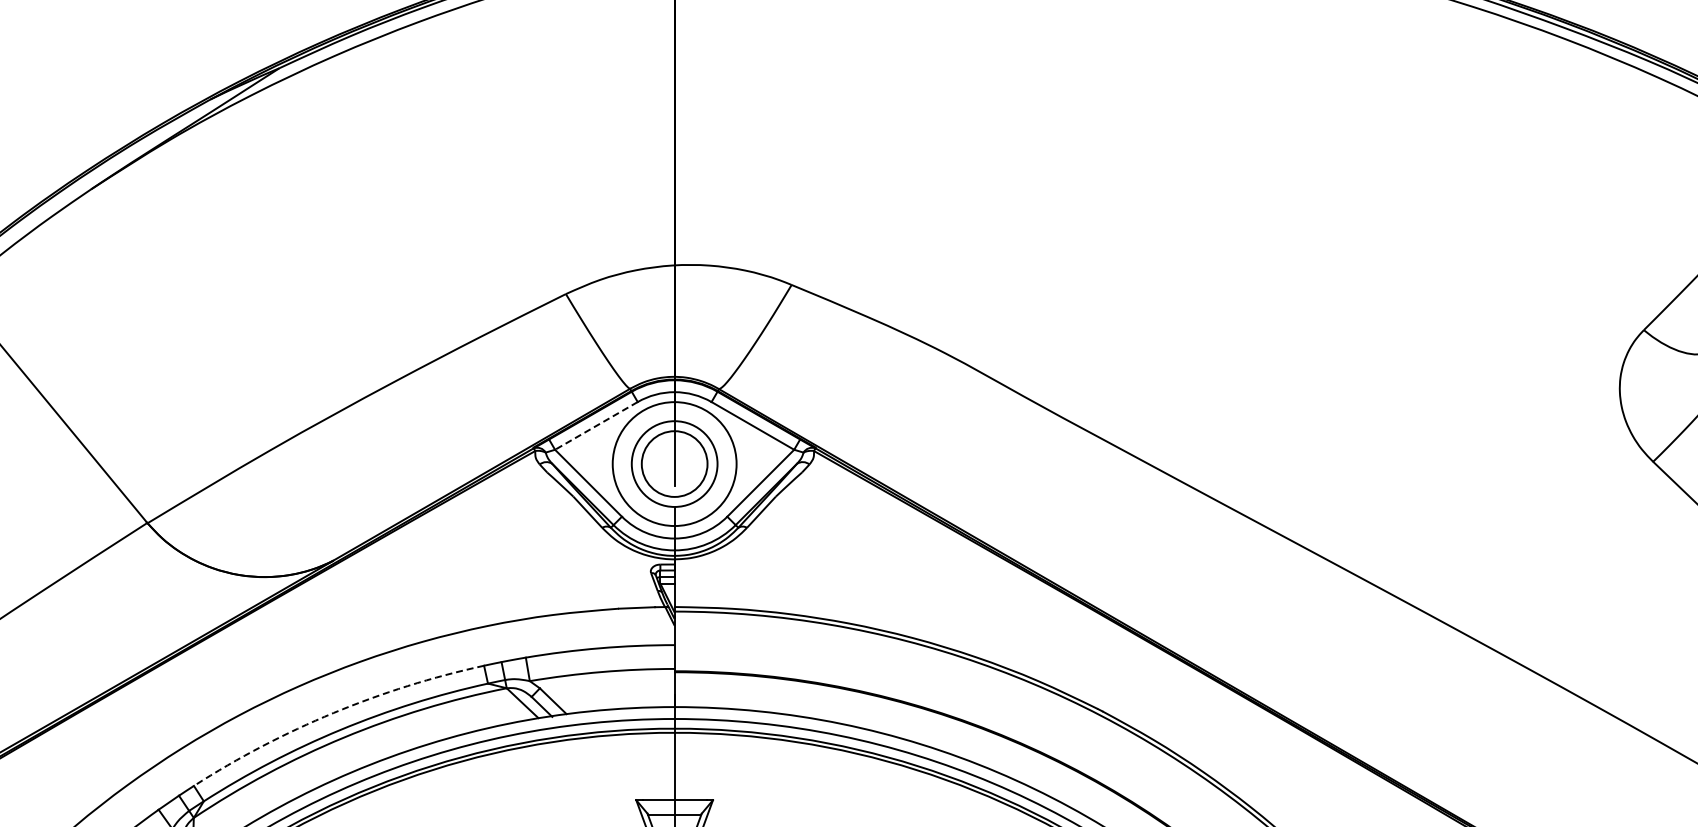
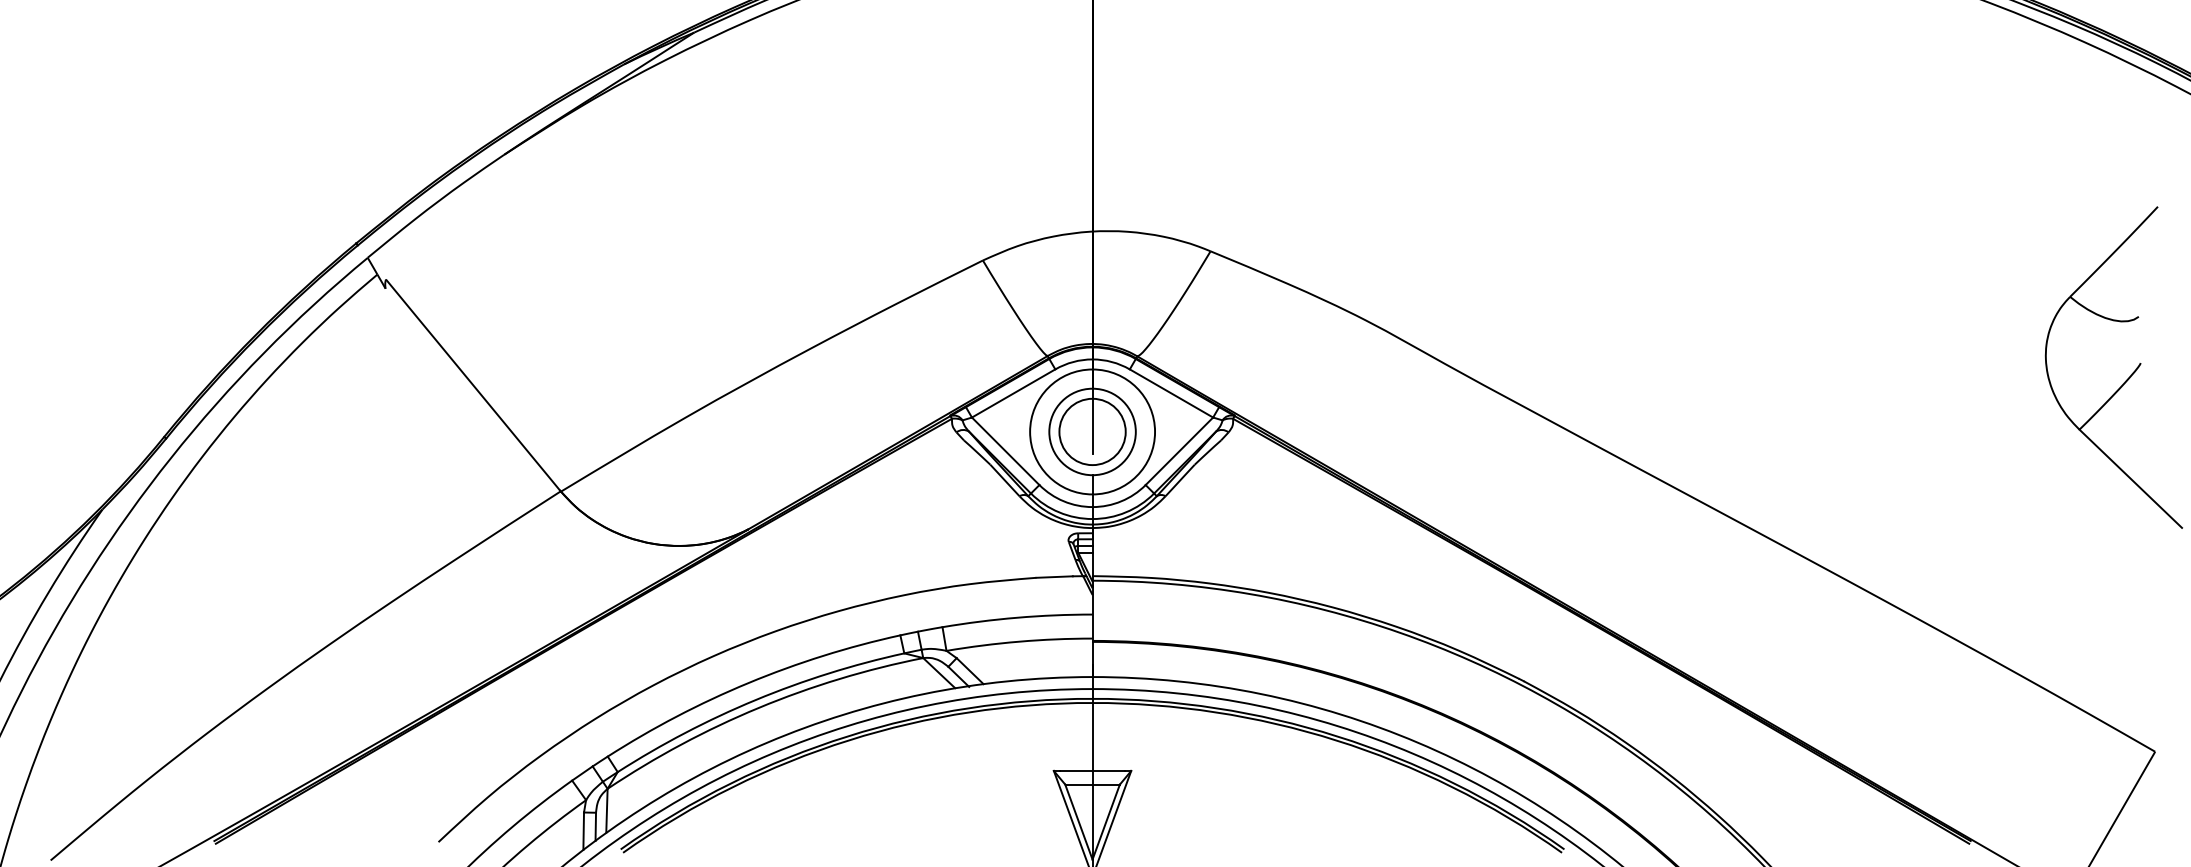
line: (596, 425) -> (1013, 393), dashed -> solid
arc: (333, 712) -> (748, 682), dashed -> solid

